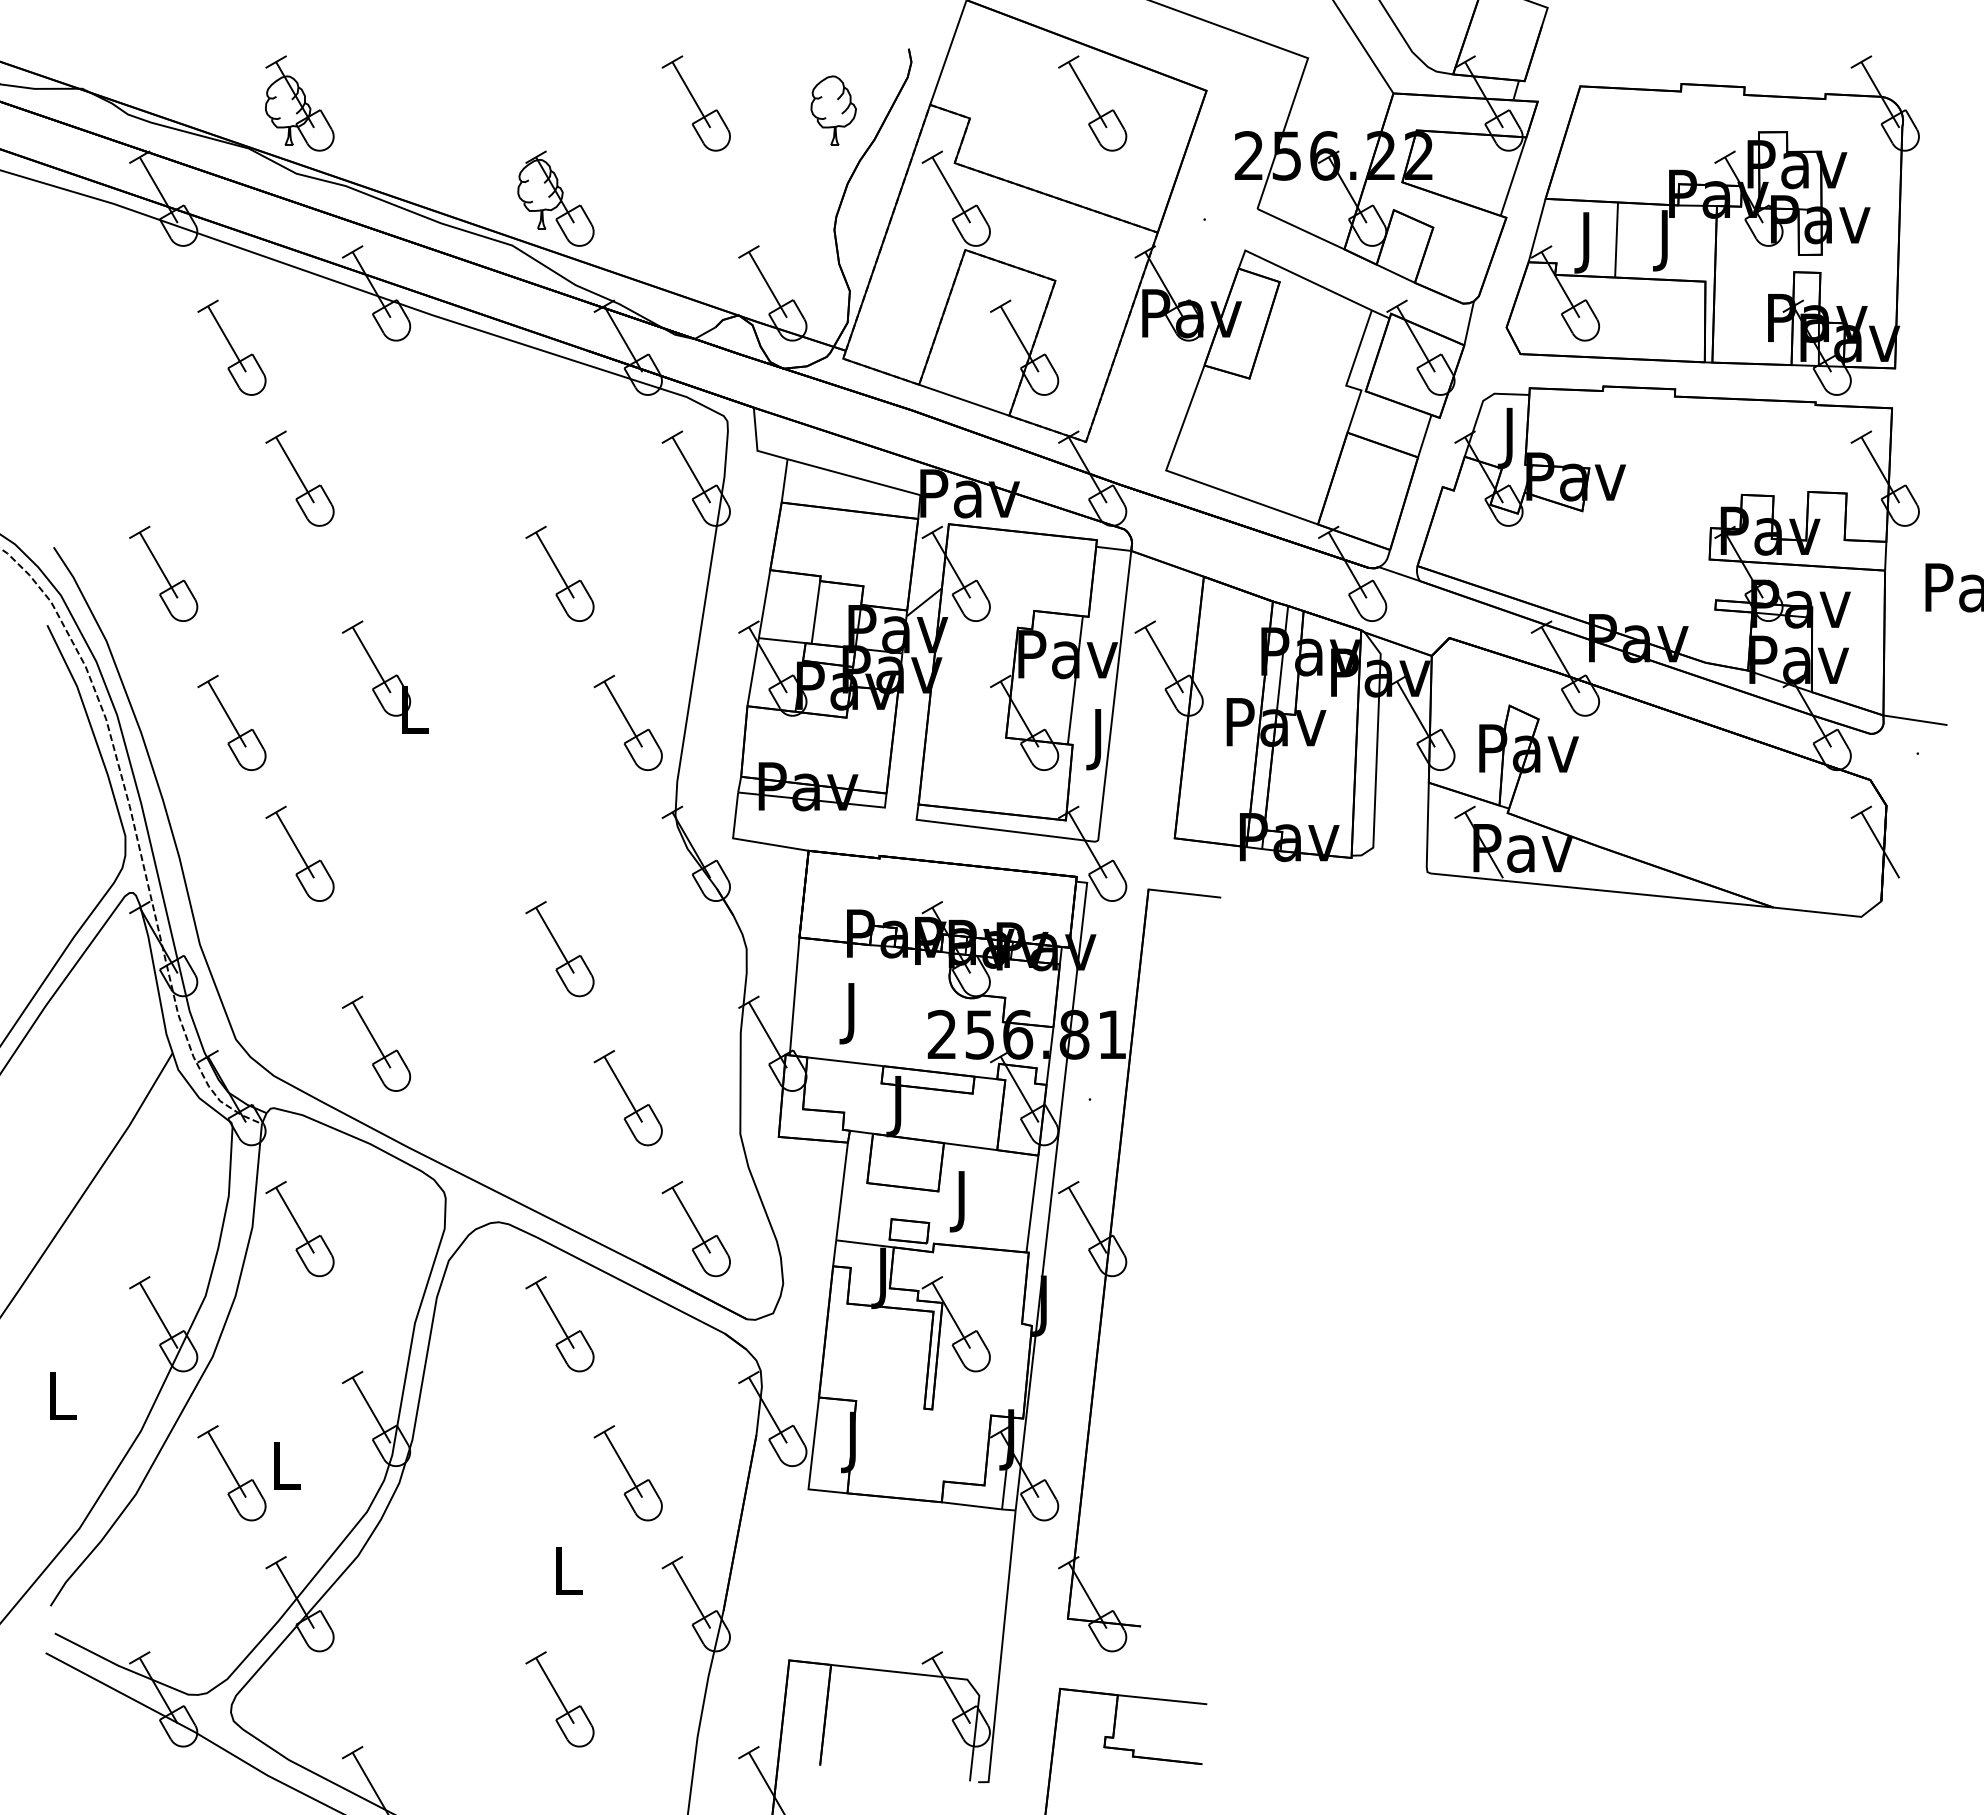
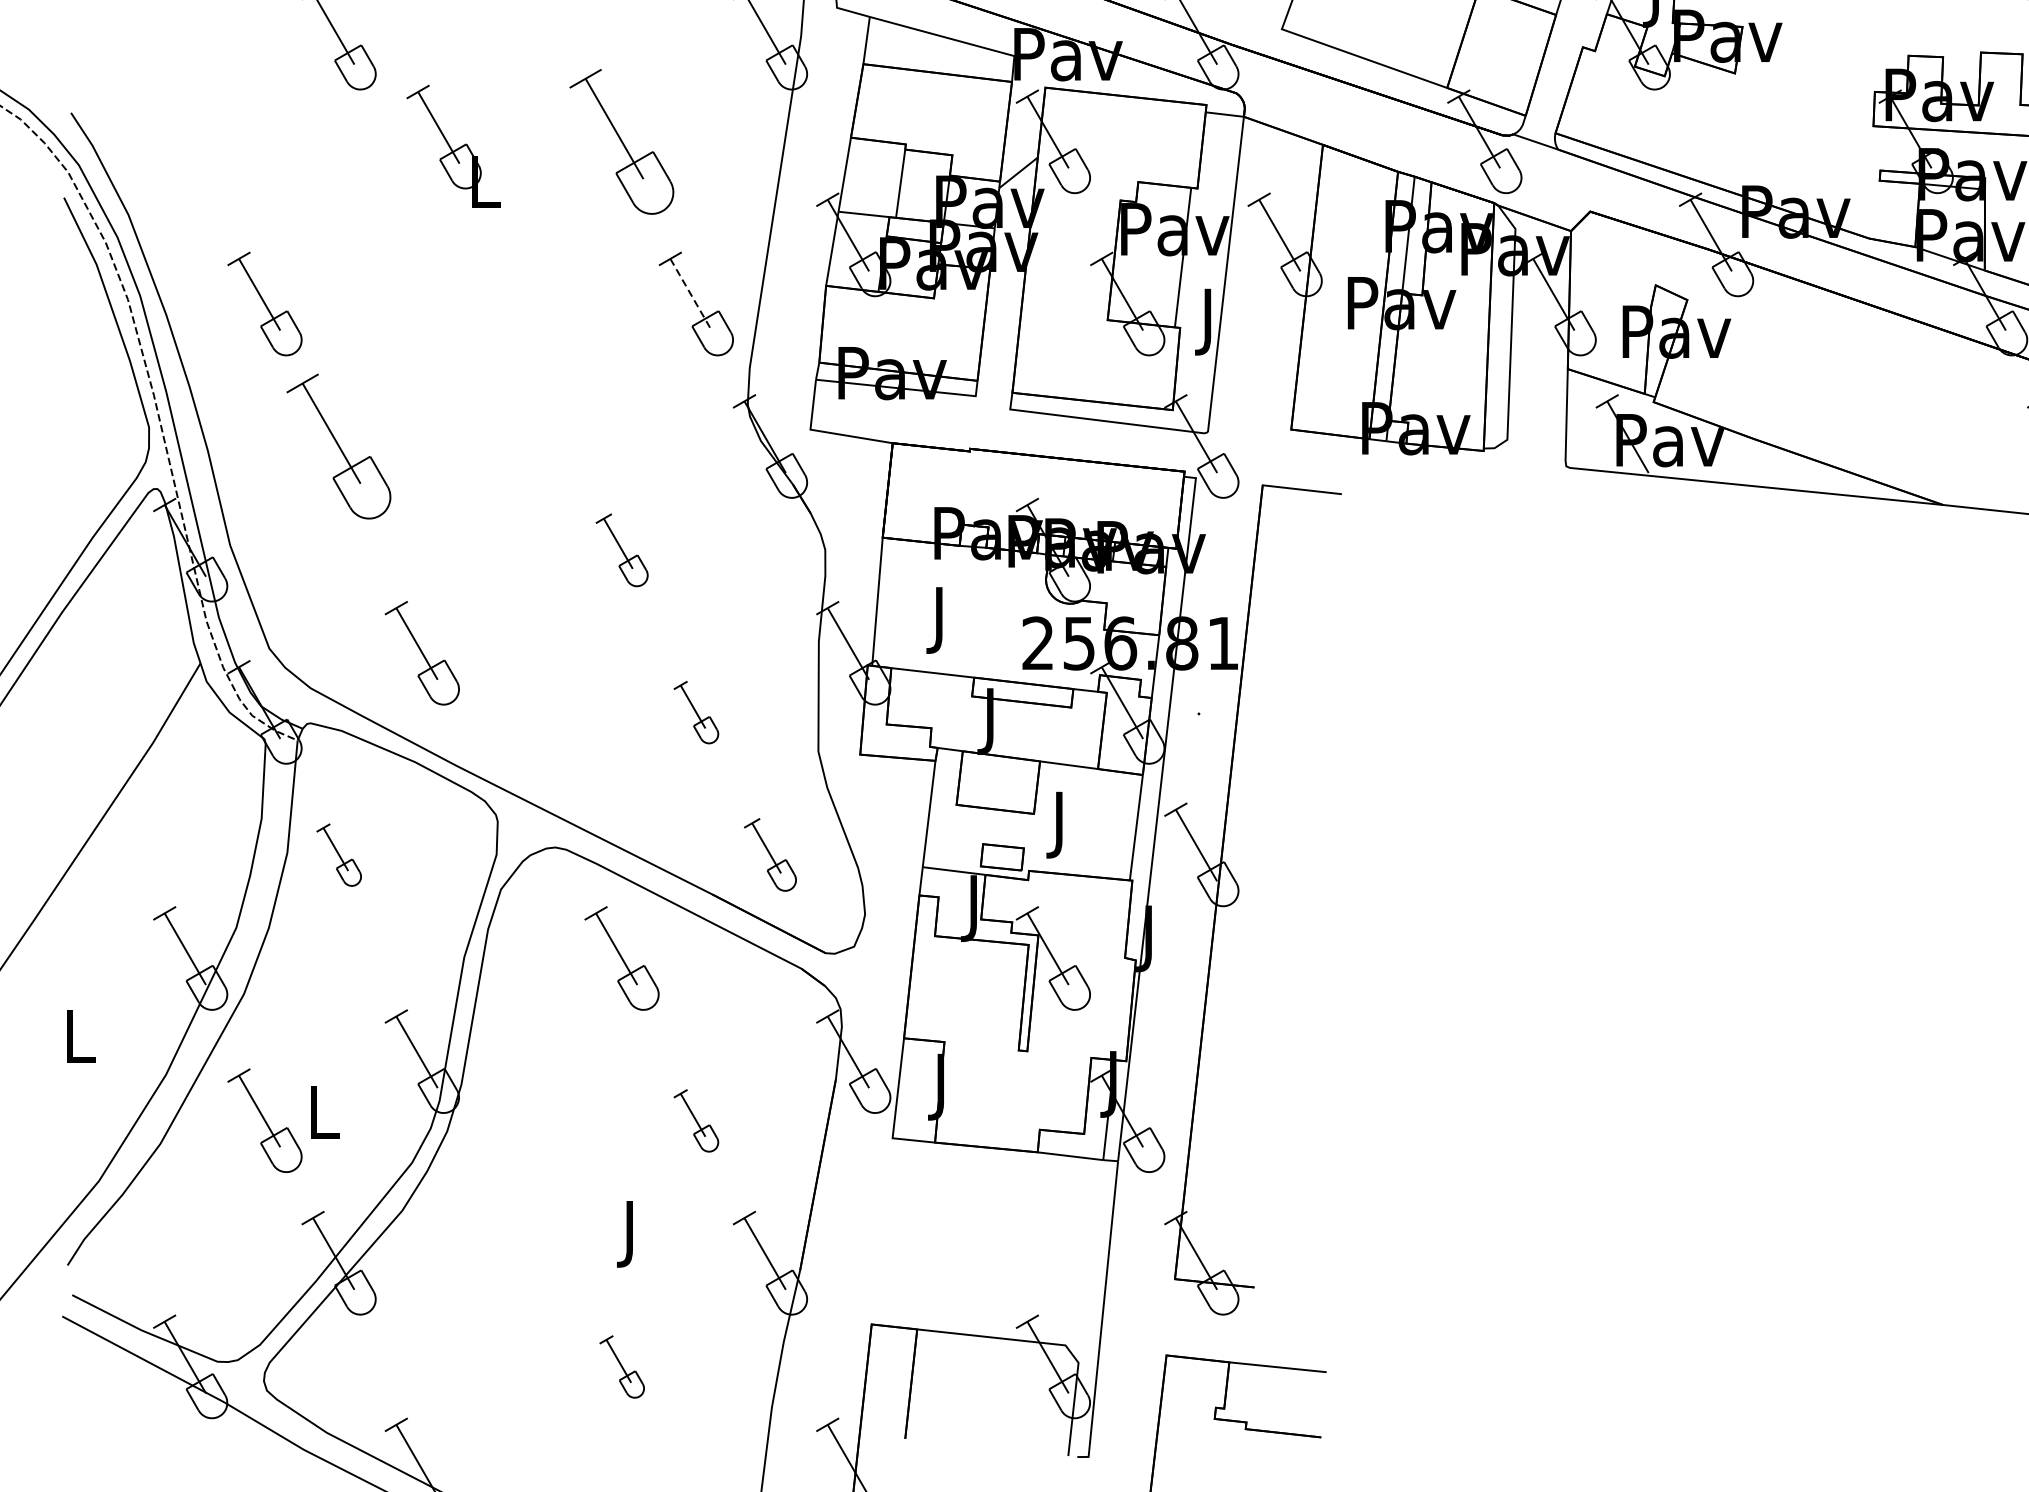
part: (163, 573) -> (190, 141), removed
part: (559, 573) -> (621, 141), size x1.4
part: (384, 676) -> (452, 145), moved
line: (623, 714) -> (691, 294), solid -> dashed
part: (299, 853) -> (338, 446), size x1.4
part: (559, 949) -> (621, 550), size x0.7
part: (627, 1098) -> (695, 712), size x0.6
part: (695, 1228) -> (769, 854), size x0.7
part: (299, 1229) -> (338, 855), size x0.6
part: (627, 1473) -> (695, 1121), size x0.6
text: (568, 1577) -> (631, 1234), L -> J
part: (559, 1699) -> (621, 1367), size x0.6

